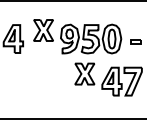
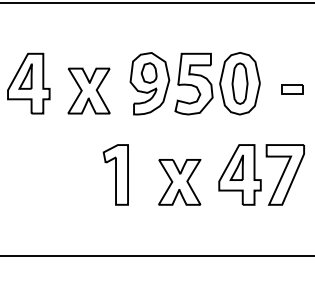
part: (43, 30) -> (88, 91), moved
part: (84, 73) -> (178, 181), moved
part: (53, 81) -> (114, 174), added

